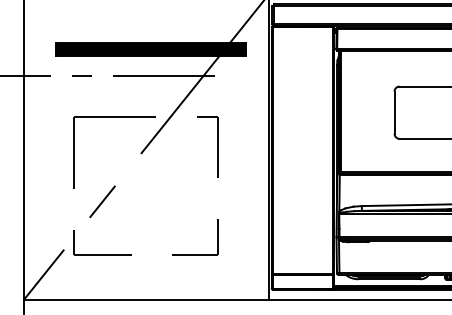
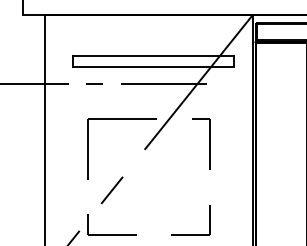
hatch: (151, 49) -> (153, 61), removed

